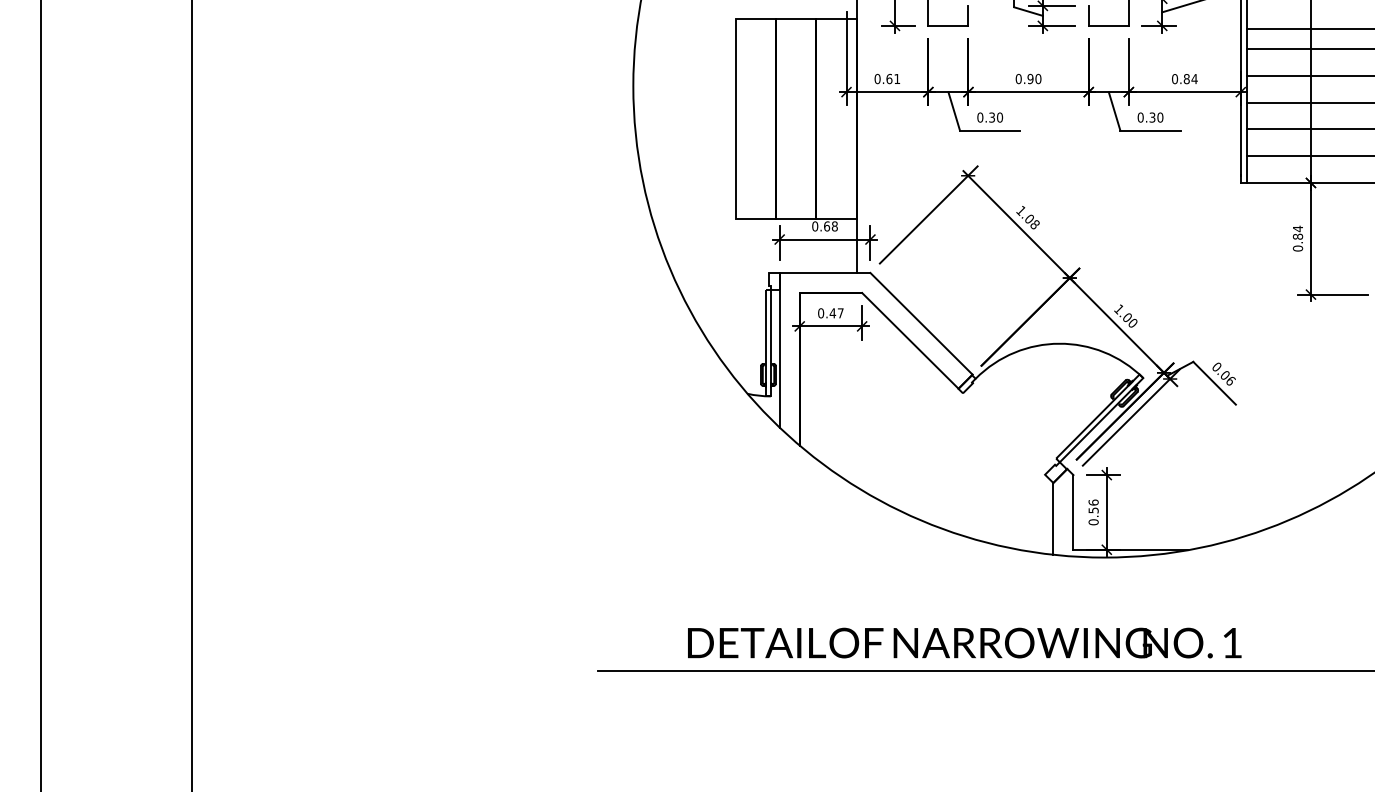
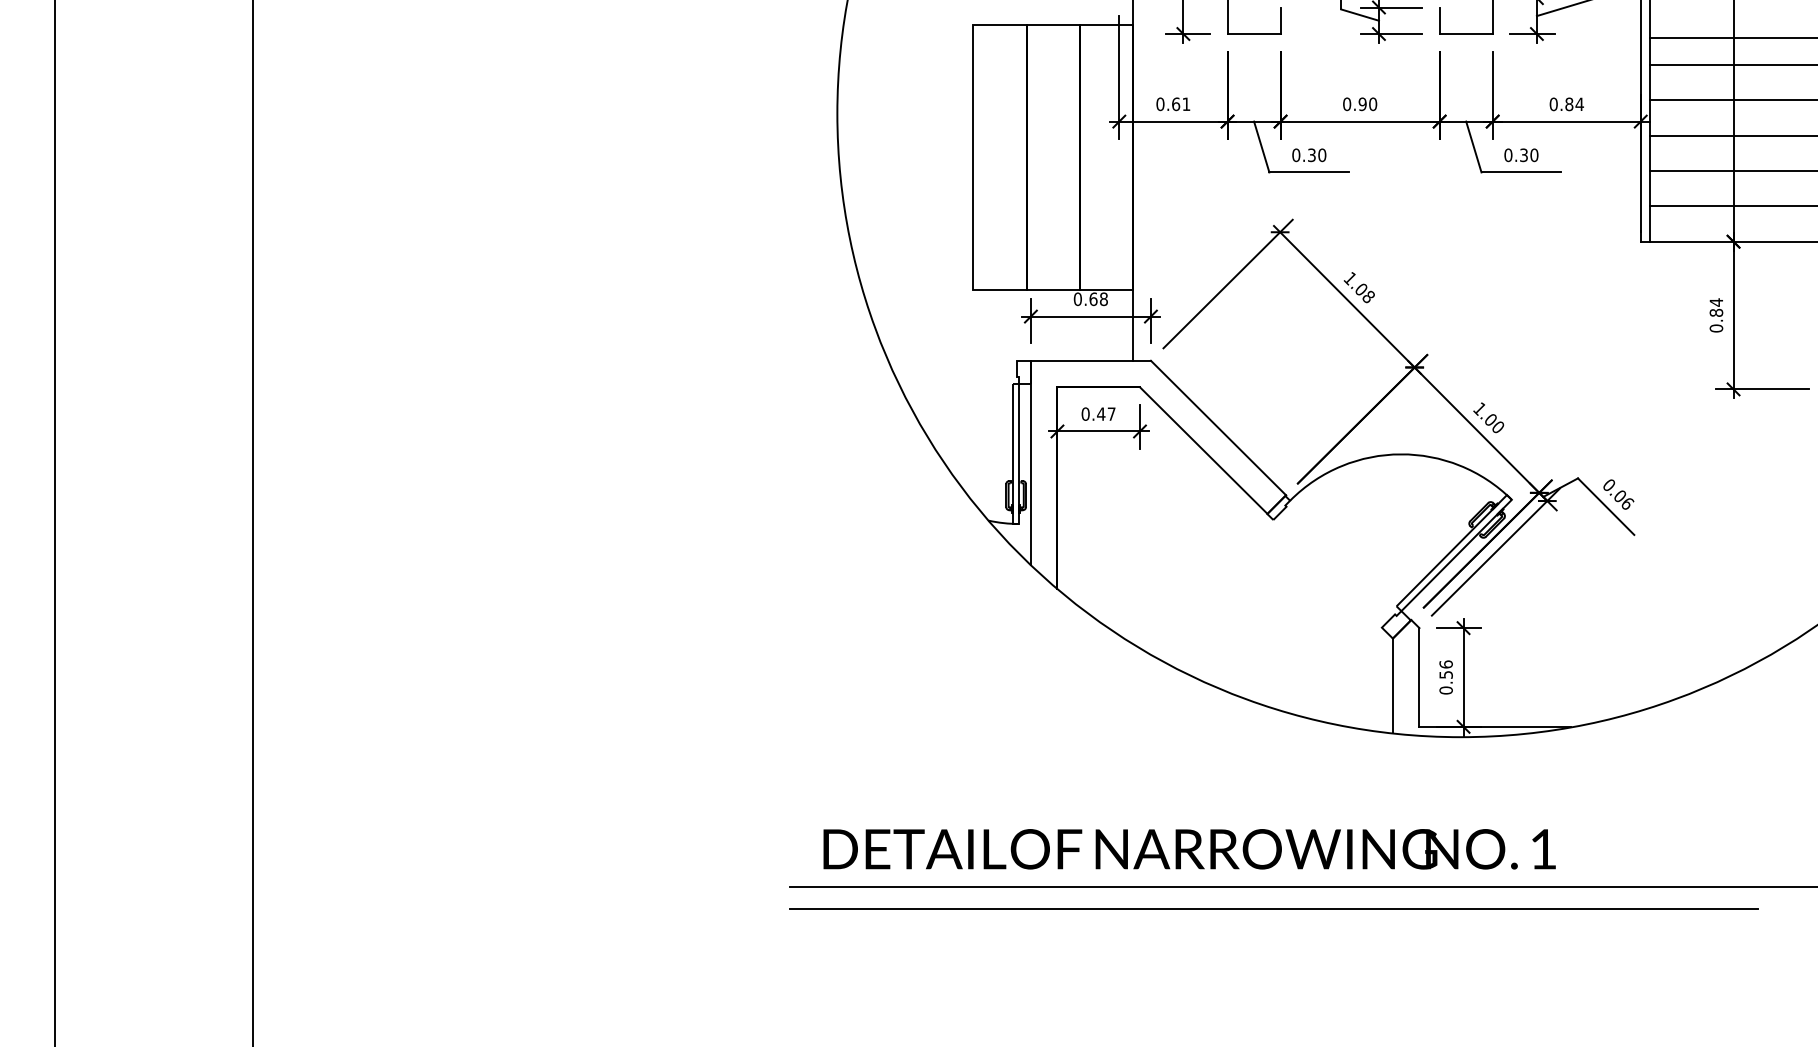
text: (964, 643) -> (1189, 849), moved
line: (963, 687) -> (1273, 909), added

